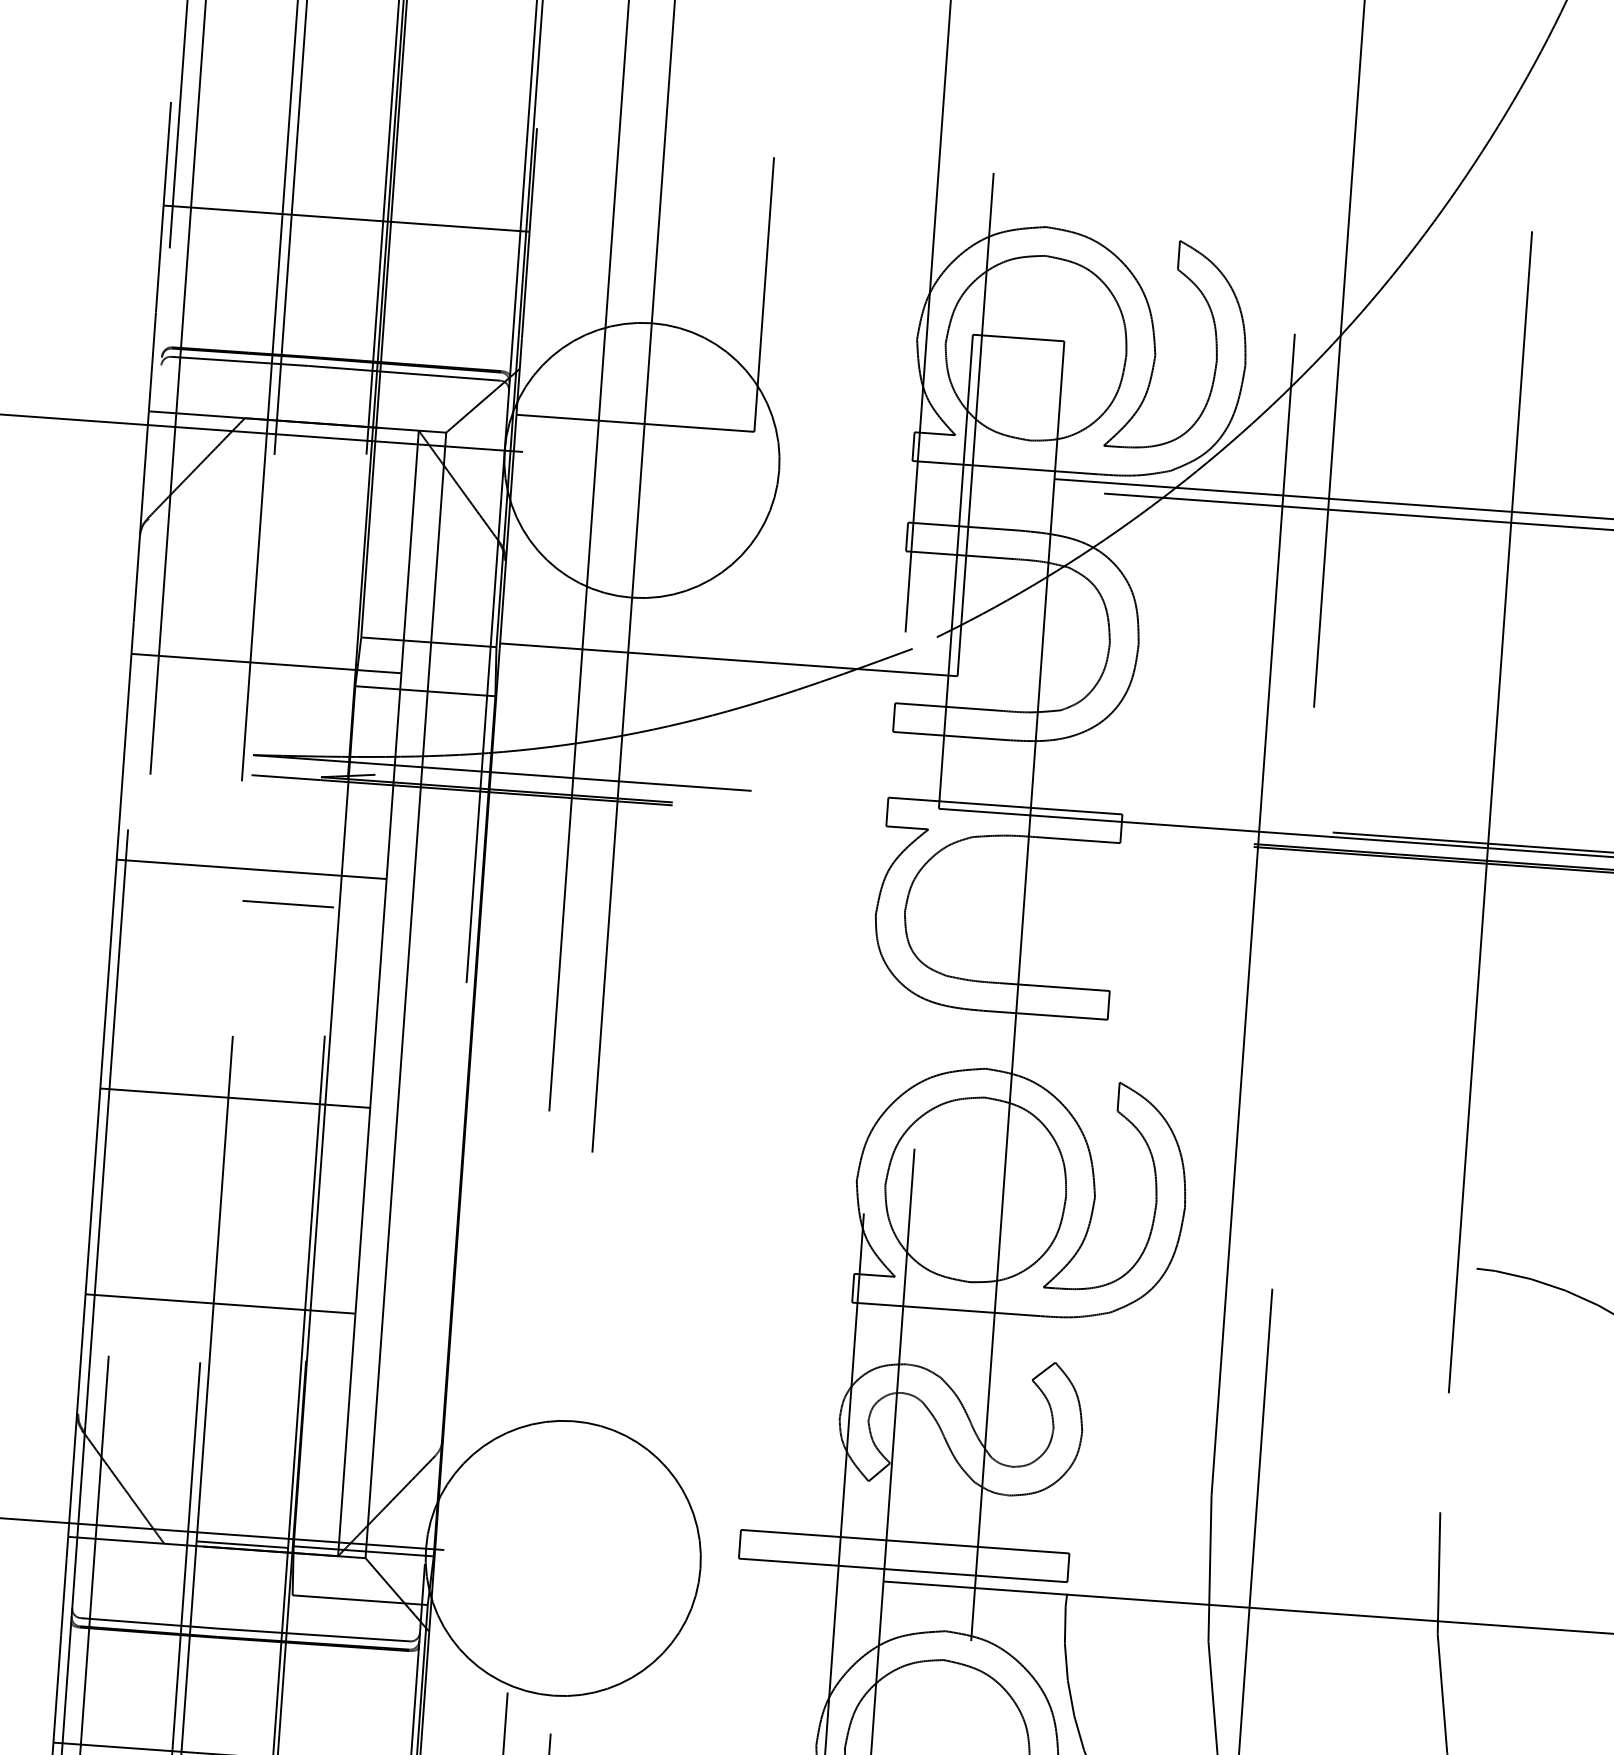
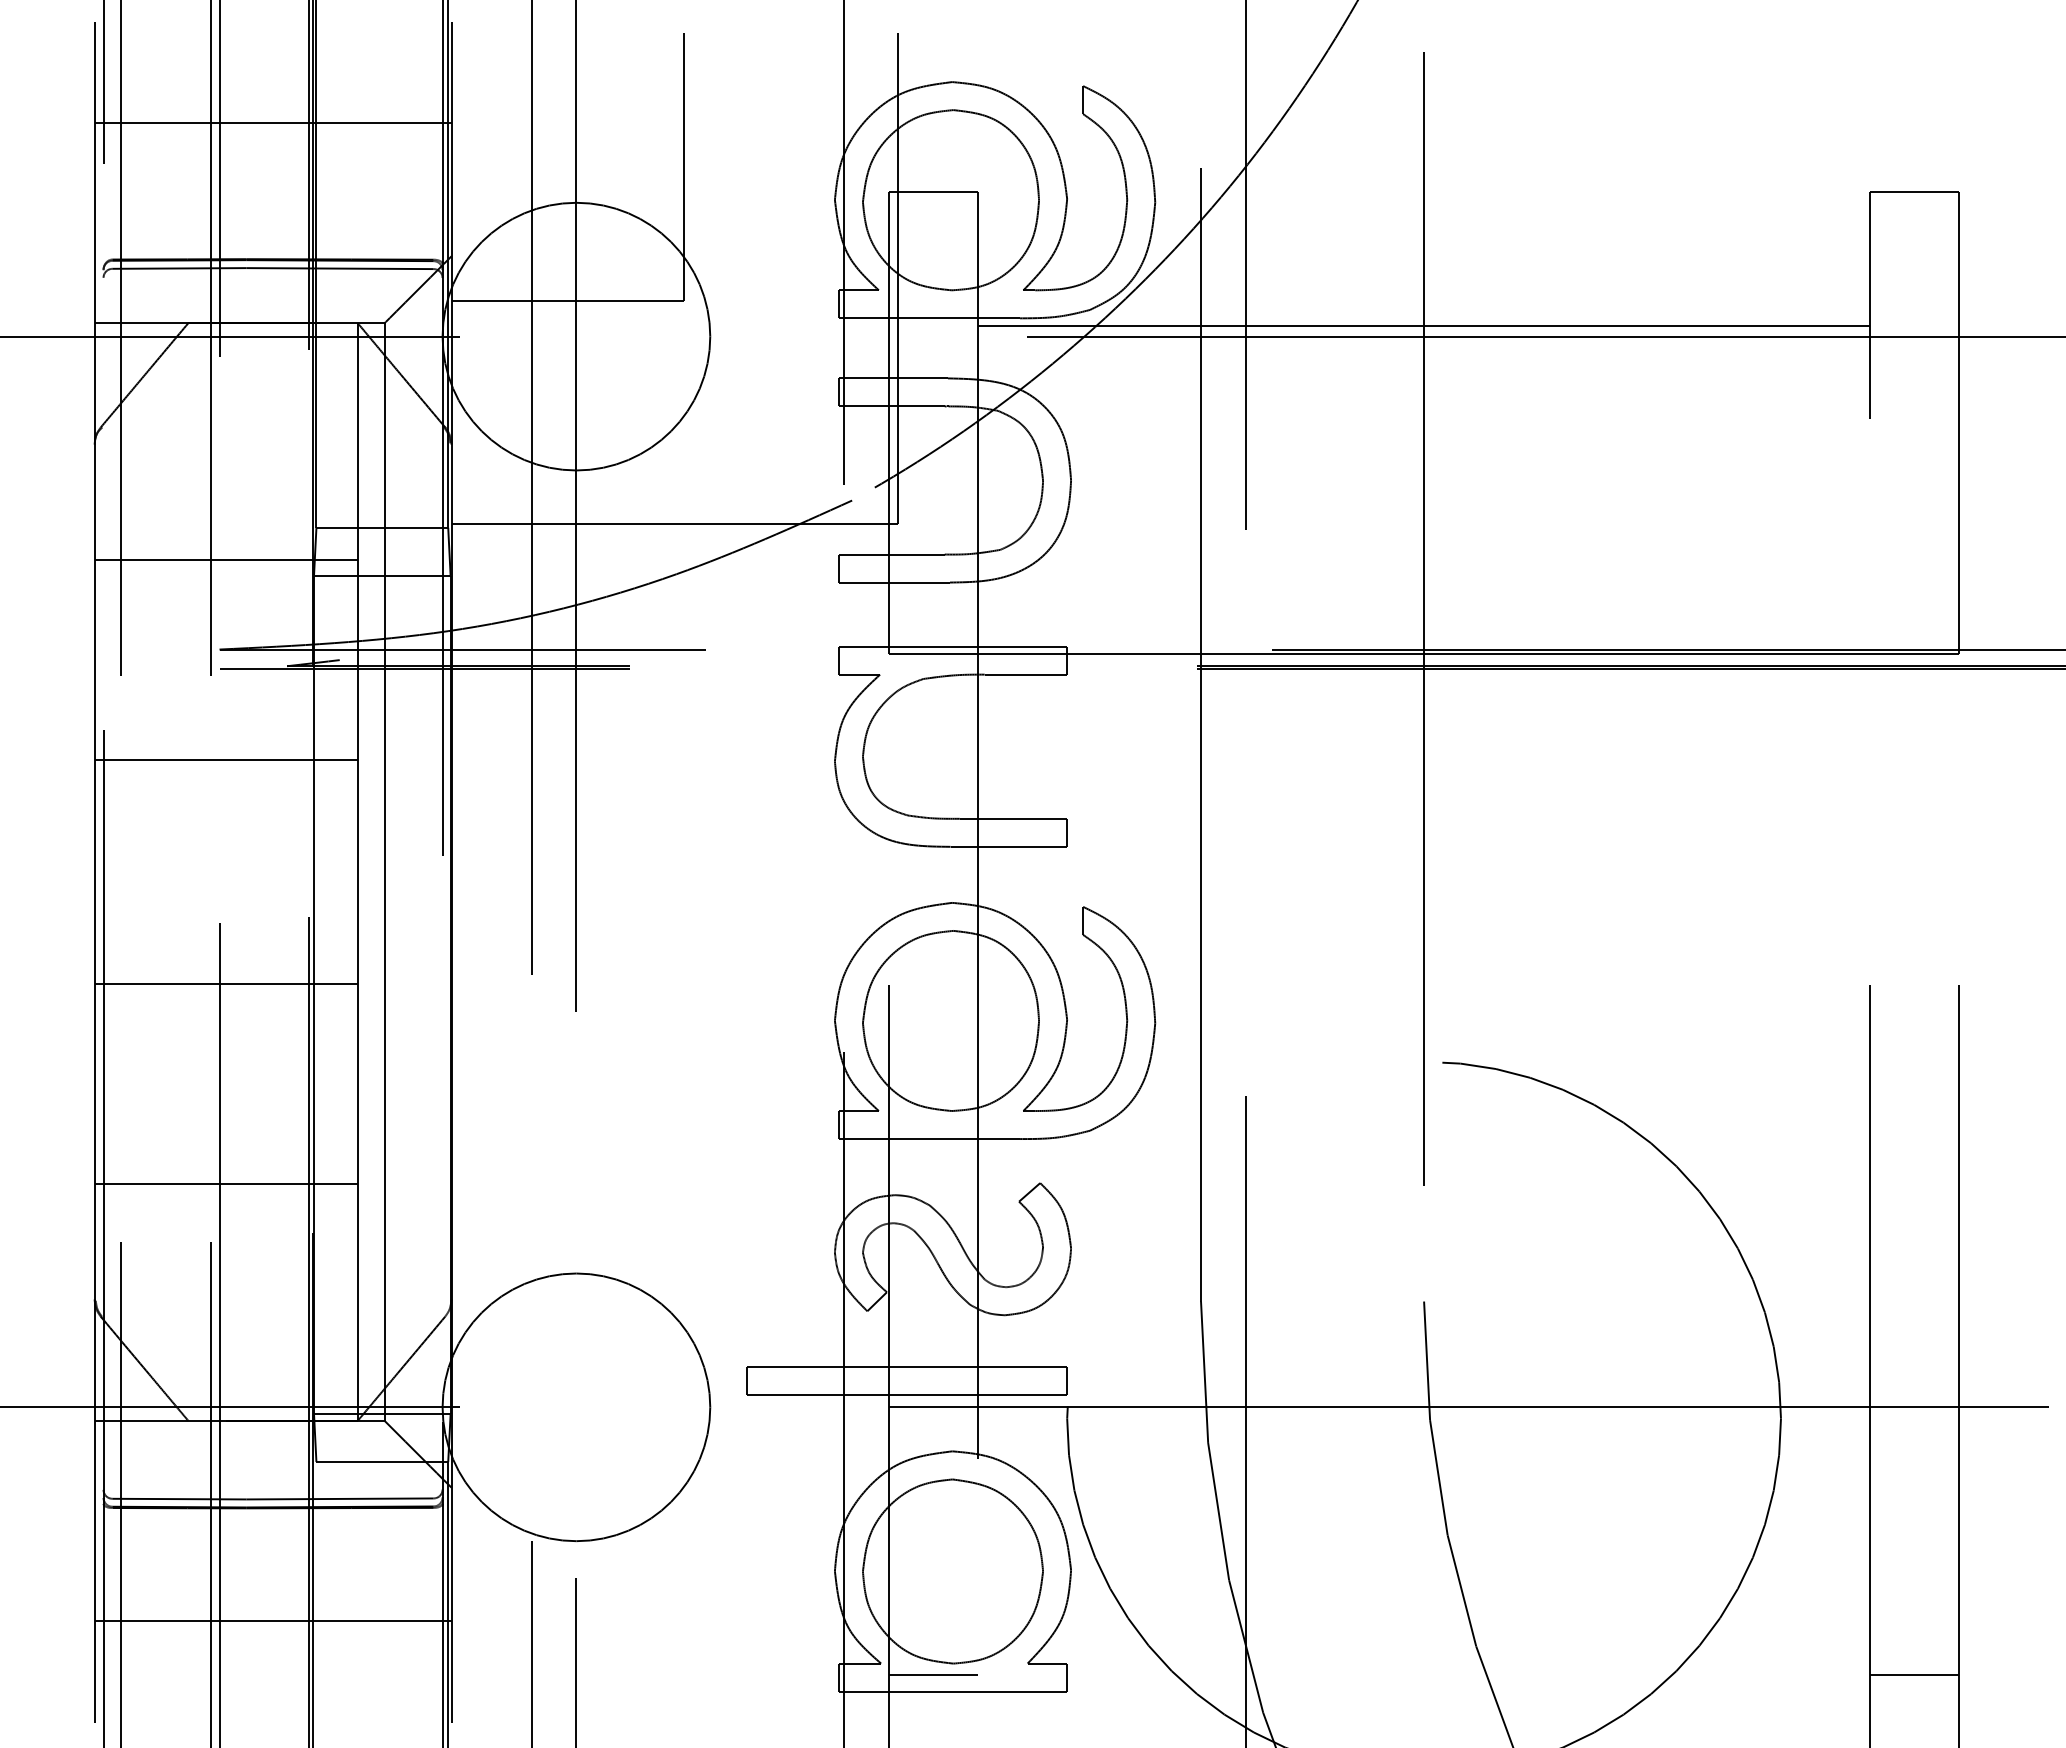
line: (287, 903) -> (263, 791), removed
line: (241, 1544) -> (263, 1416), removed

